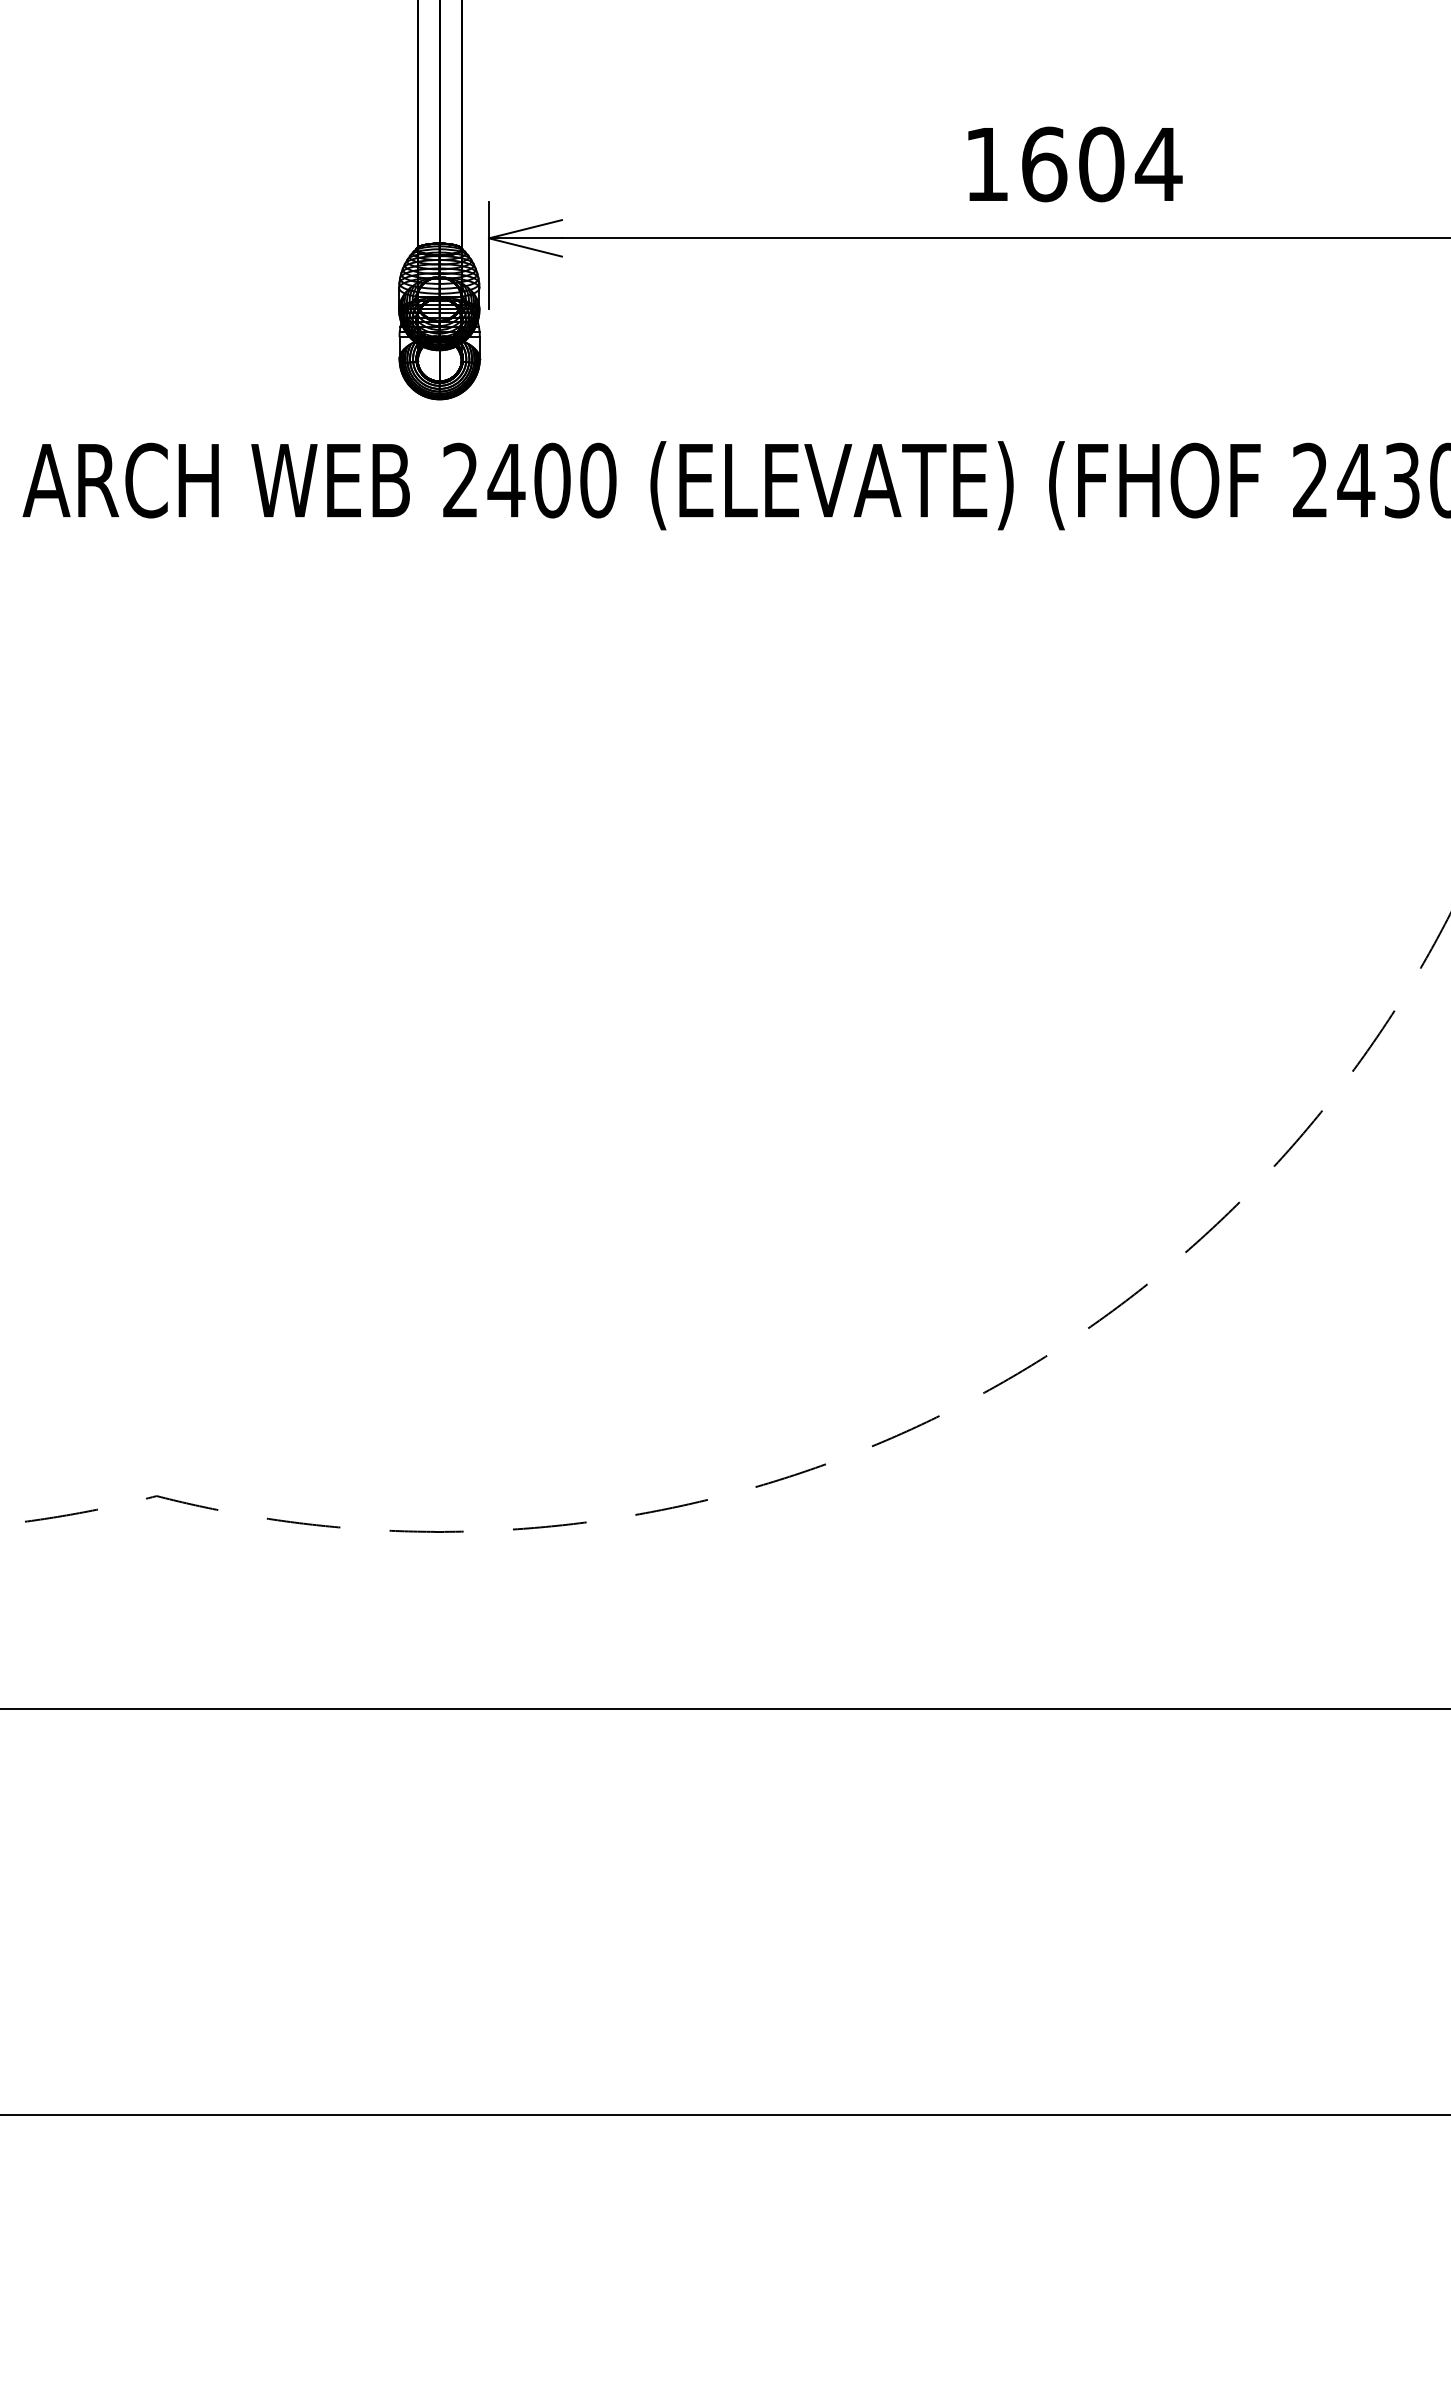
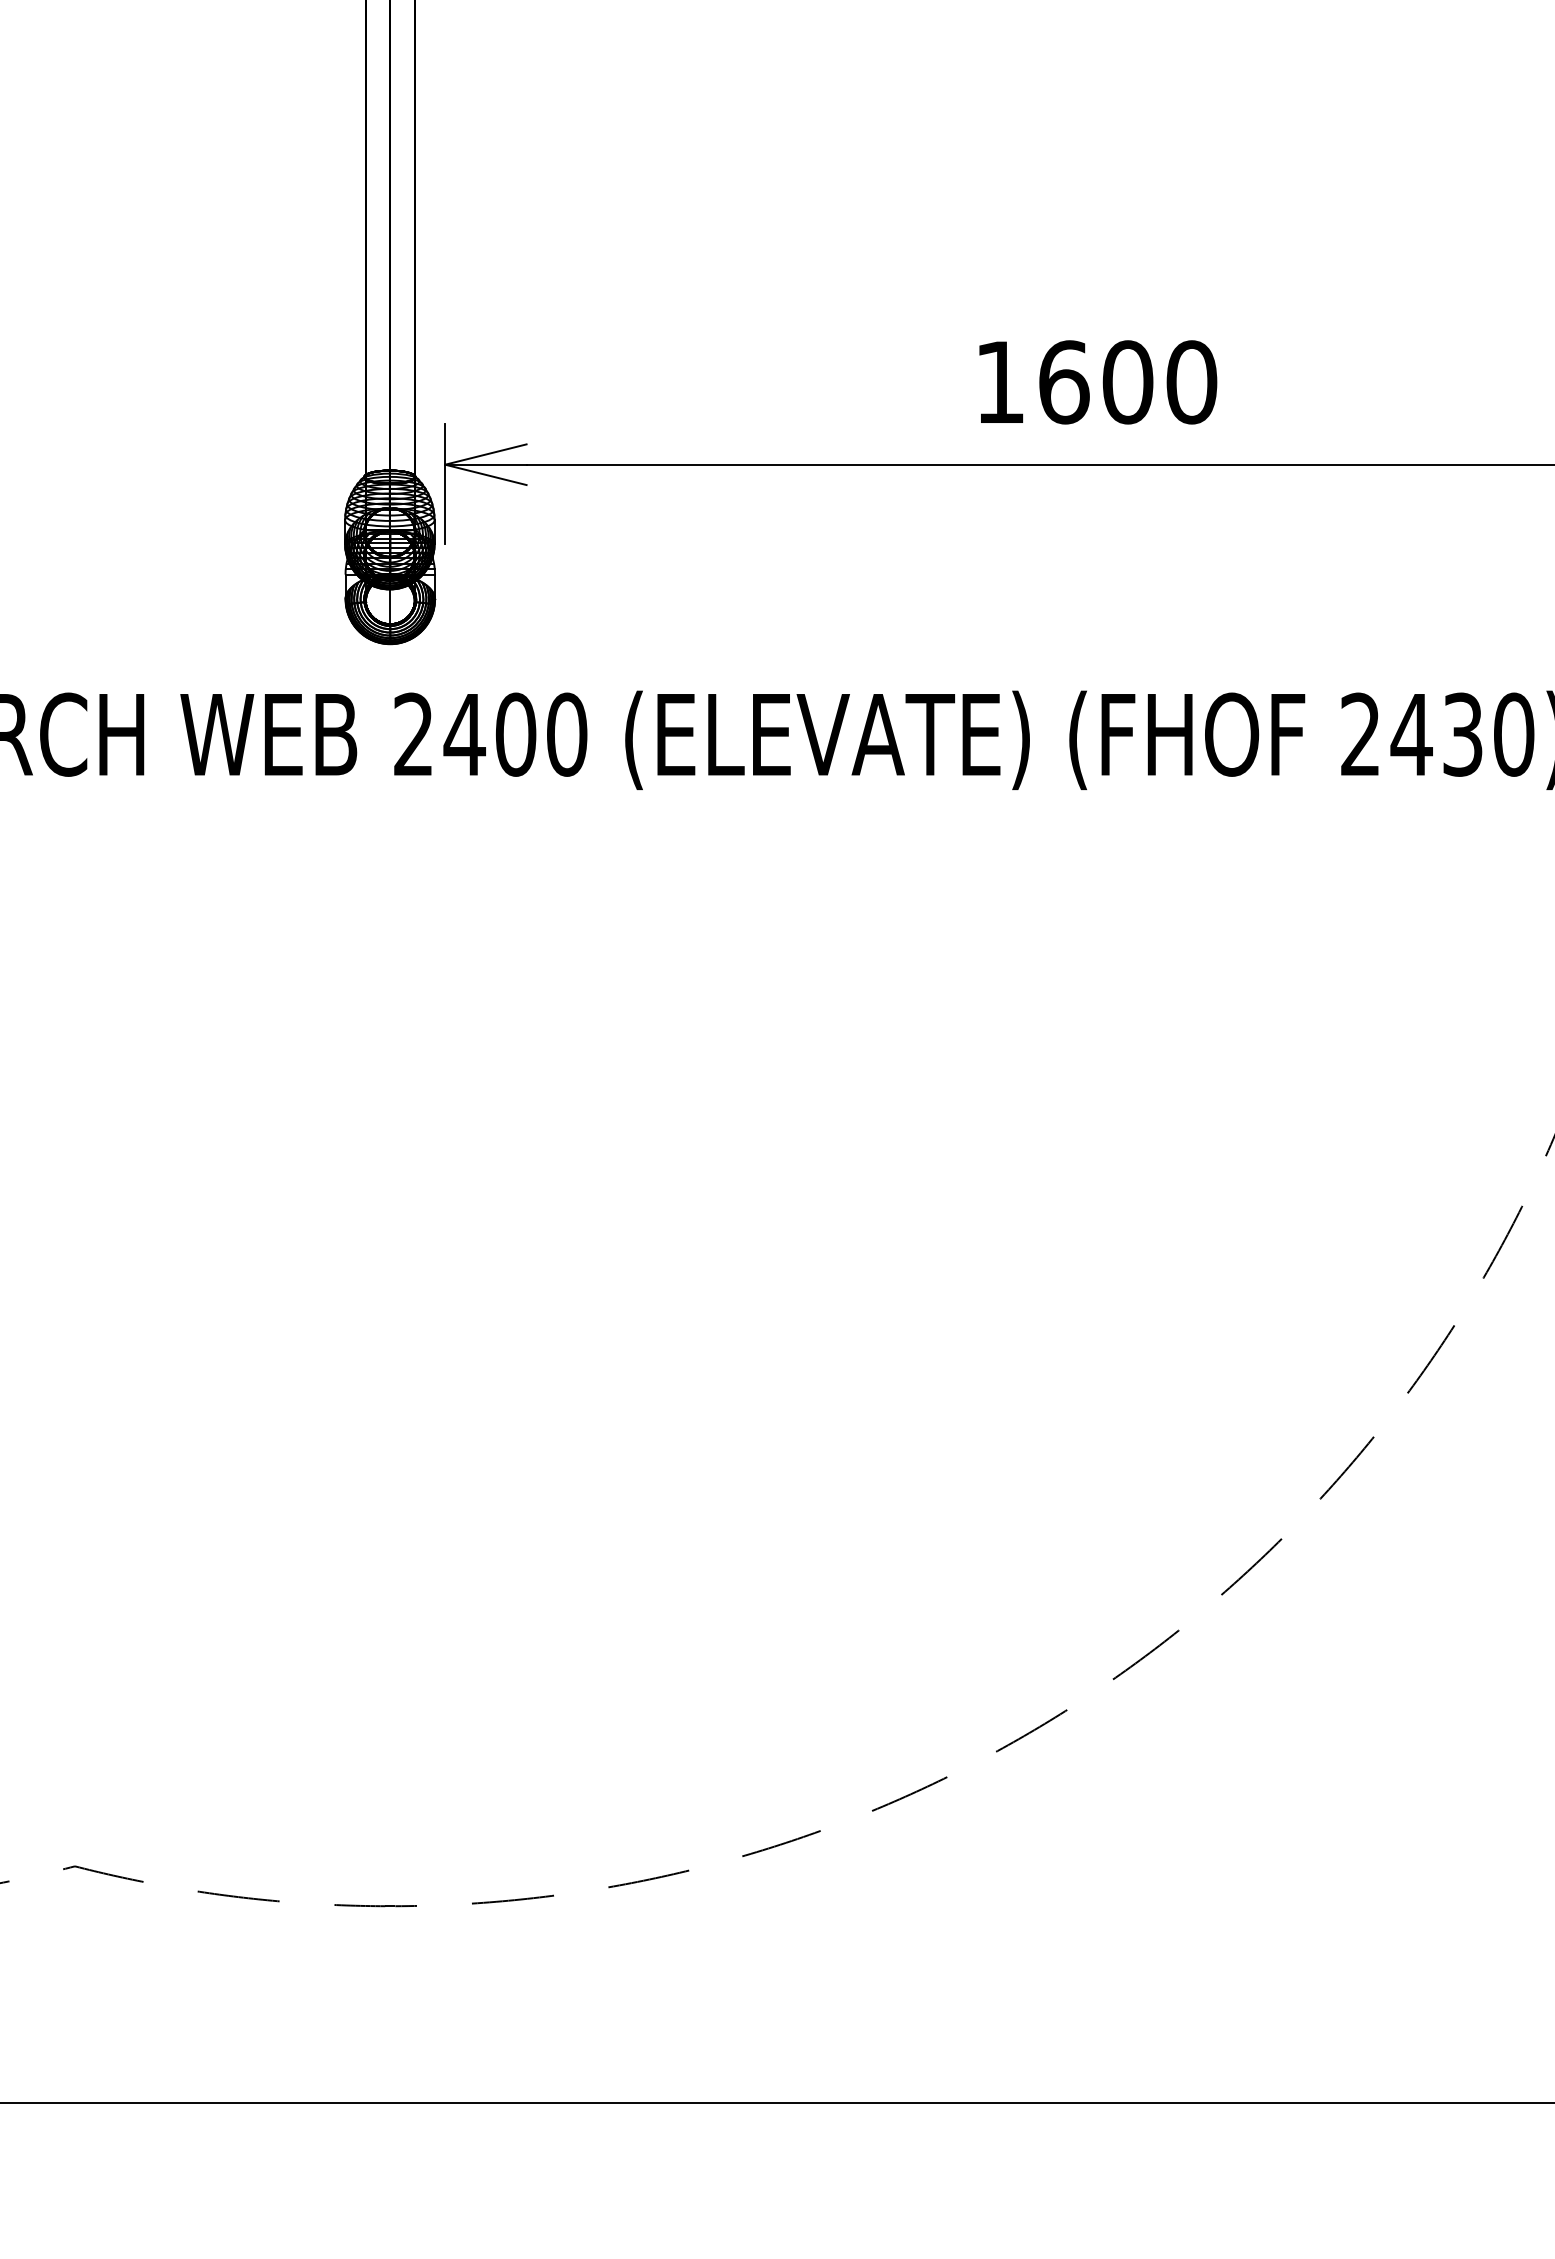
text: (1158, 164) -> (1191, 382), 1604 -> 1600

